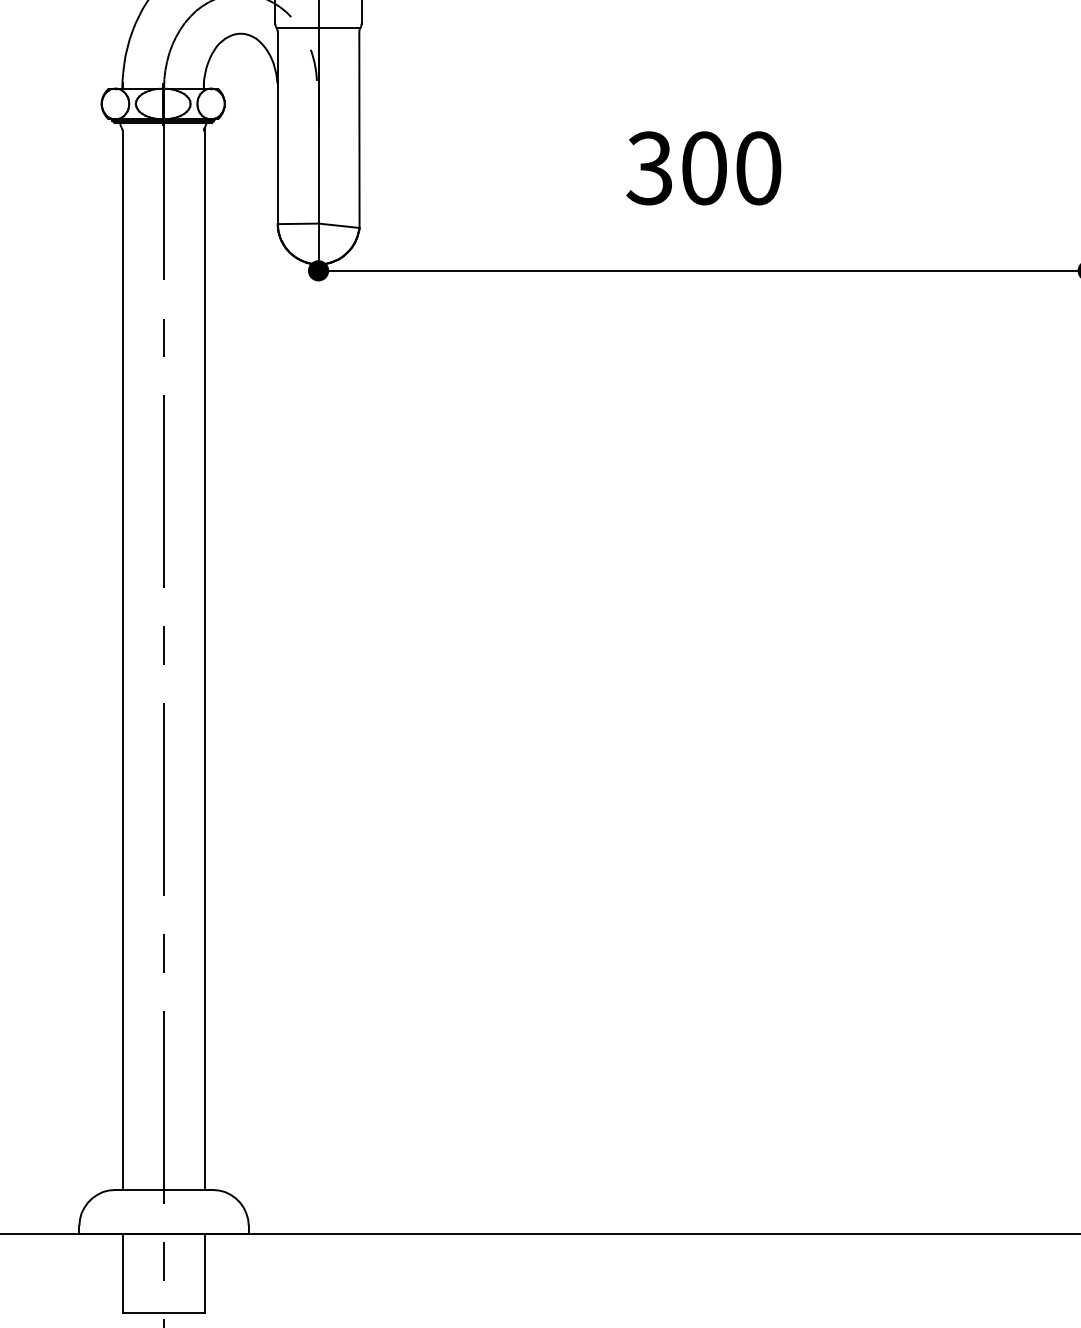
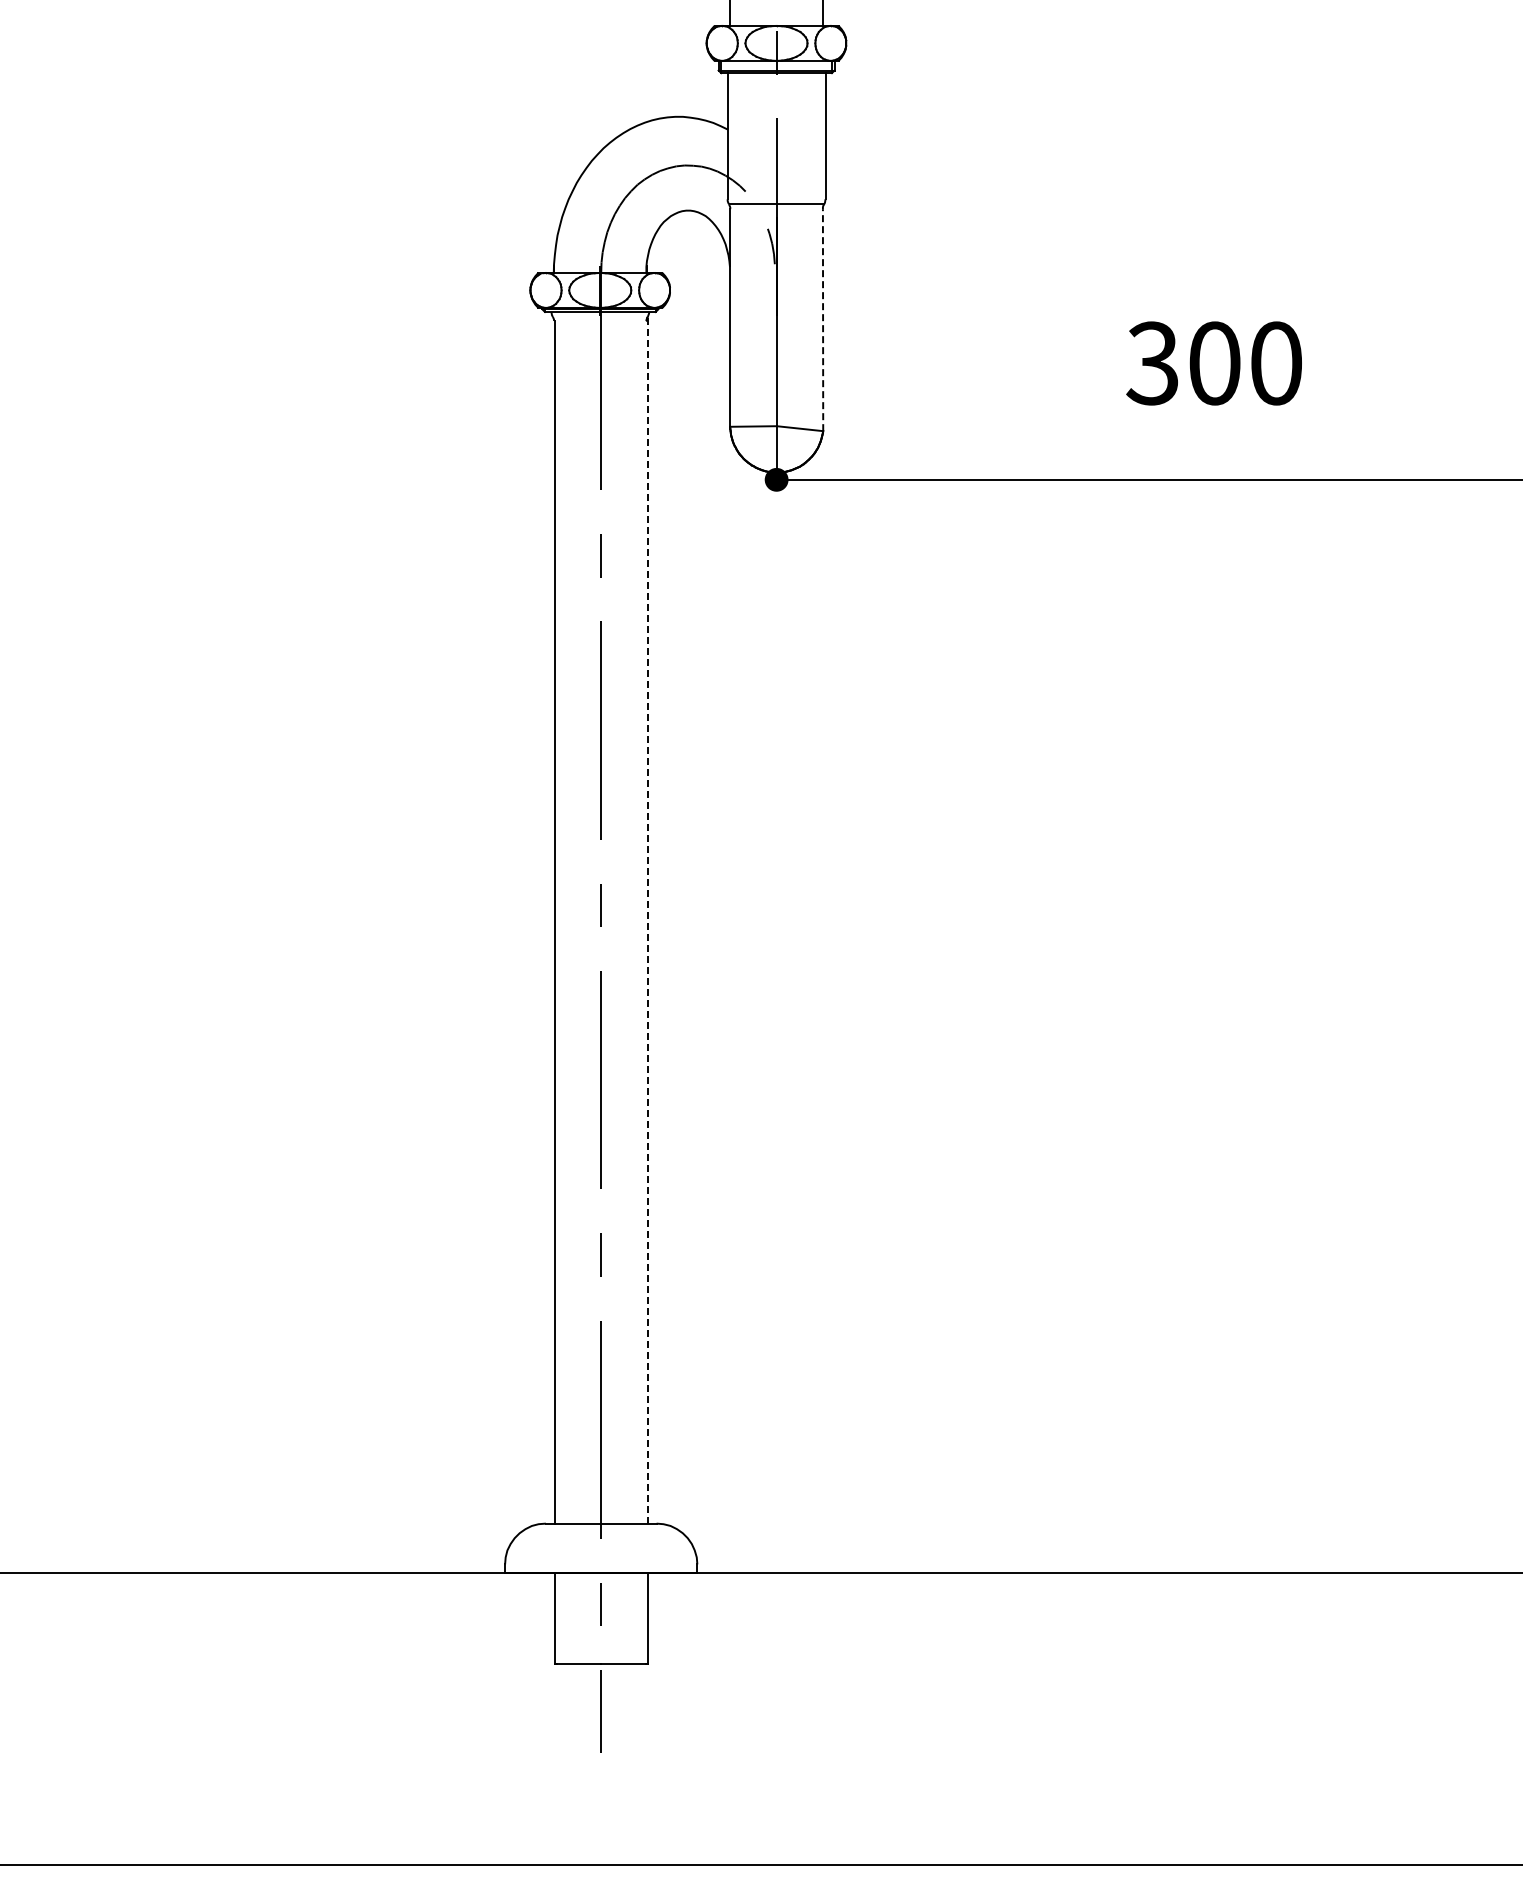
line: (359, 130) -> (823, 320), solid -> dashed
line: (204, 658) -> (647, 920), solid -> dashed

